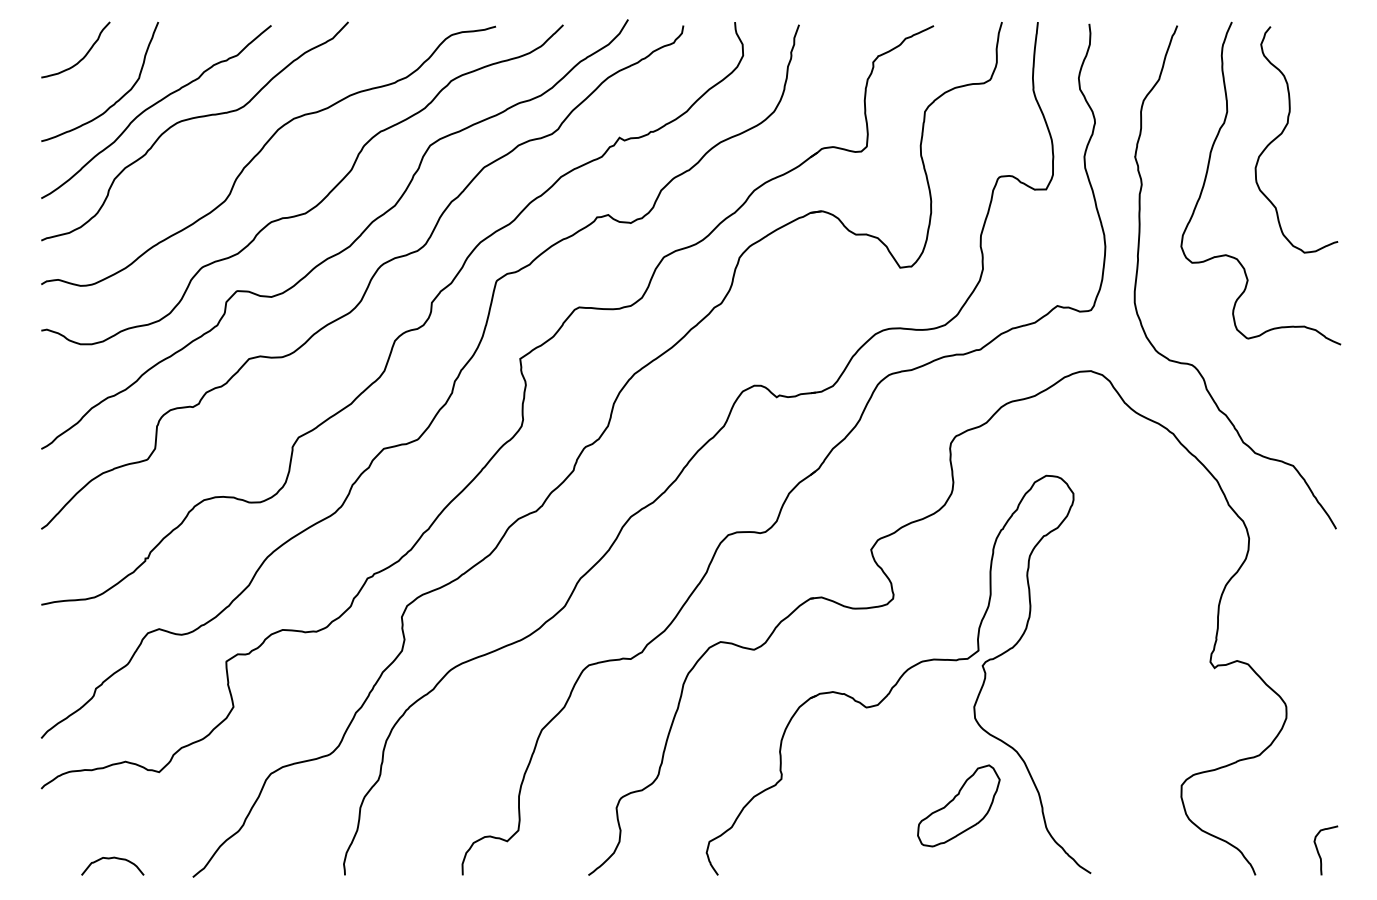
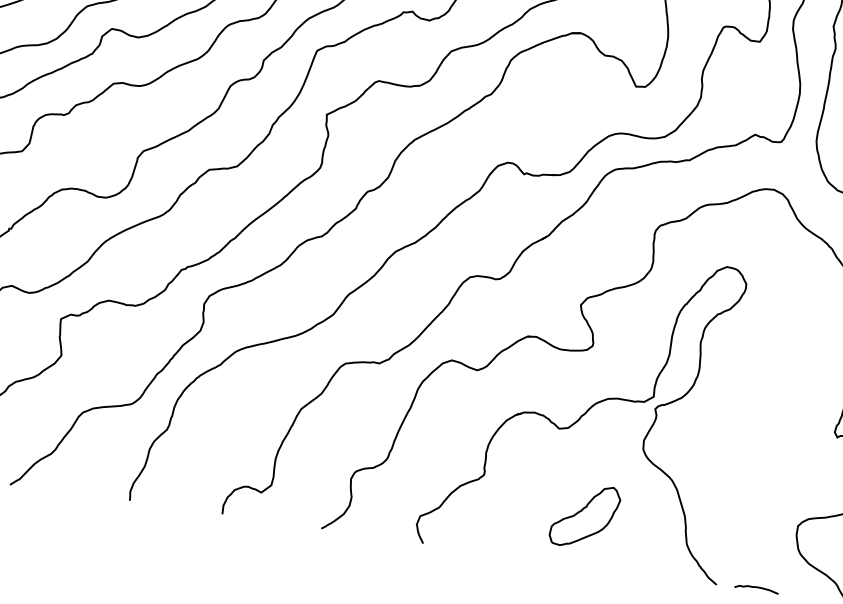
part: (958, 805) -> (584, 515), moved
curve: (1141, 869) -> (756, 587), added

